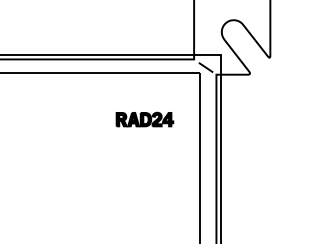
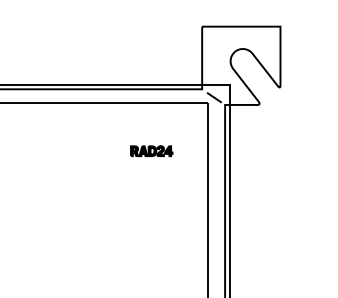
part: (144, 119) -> (151, 151), size x0.71

